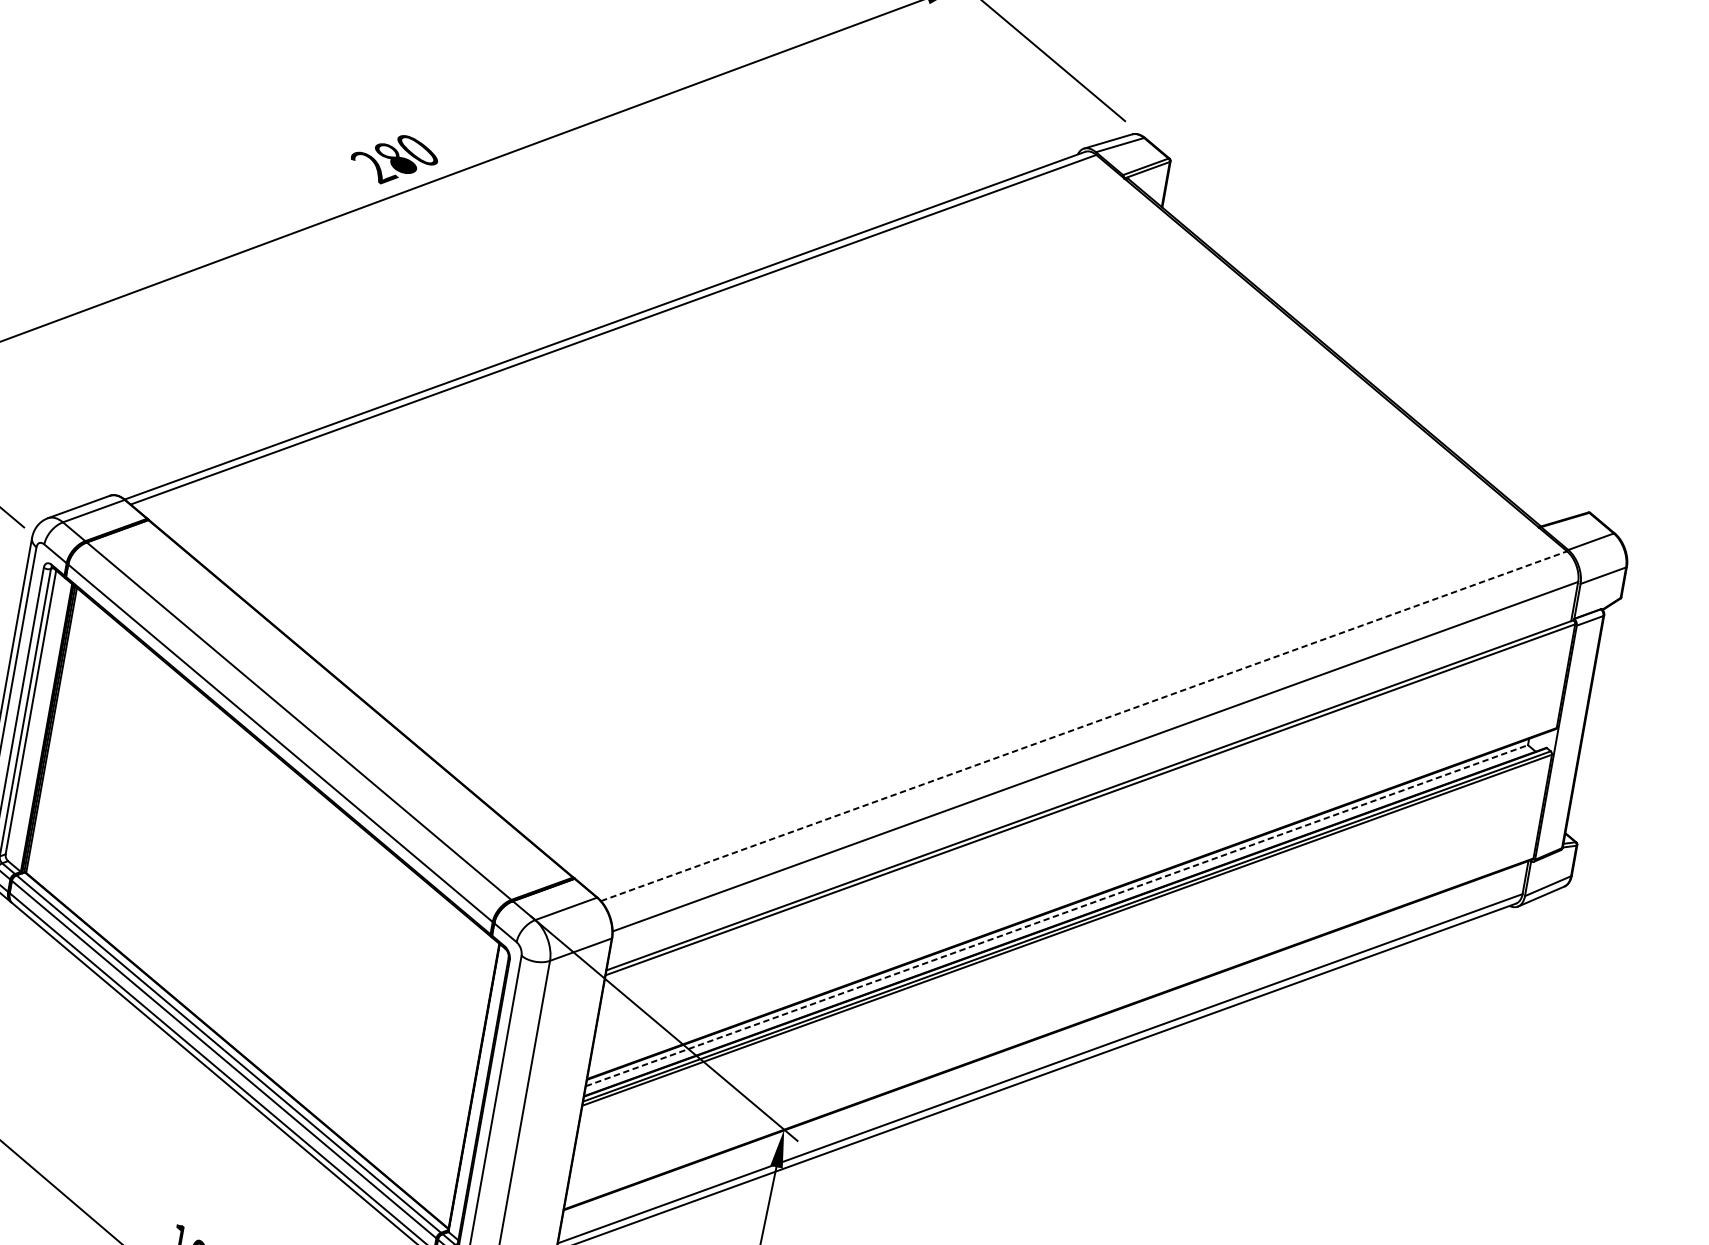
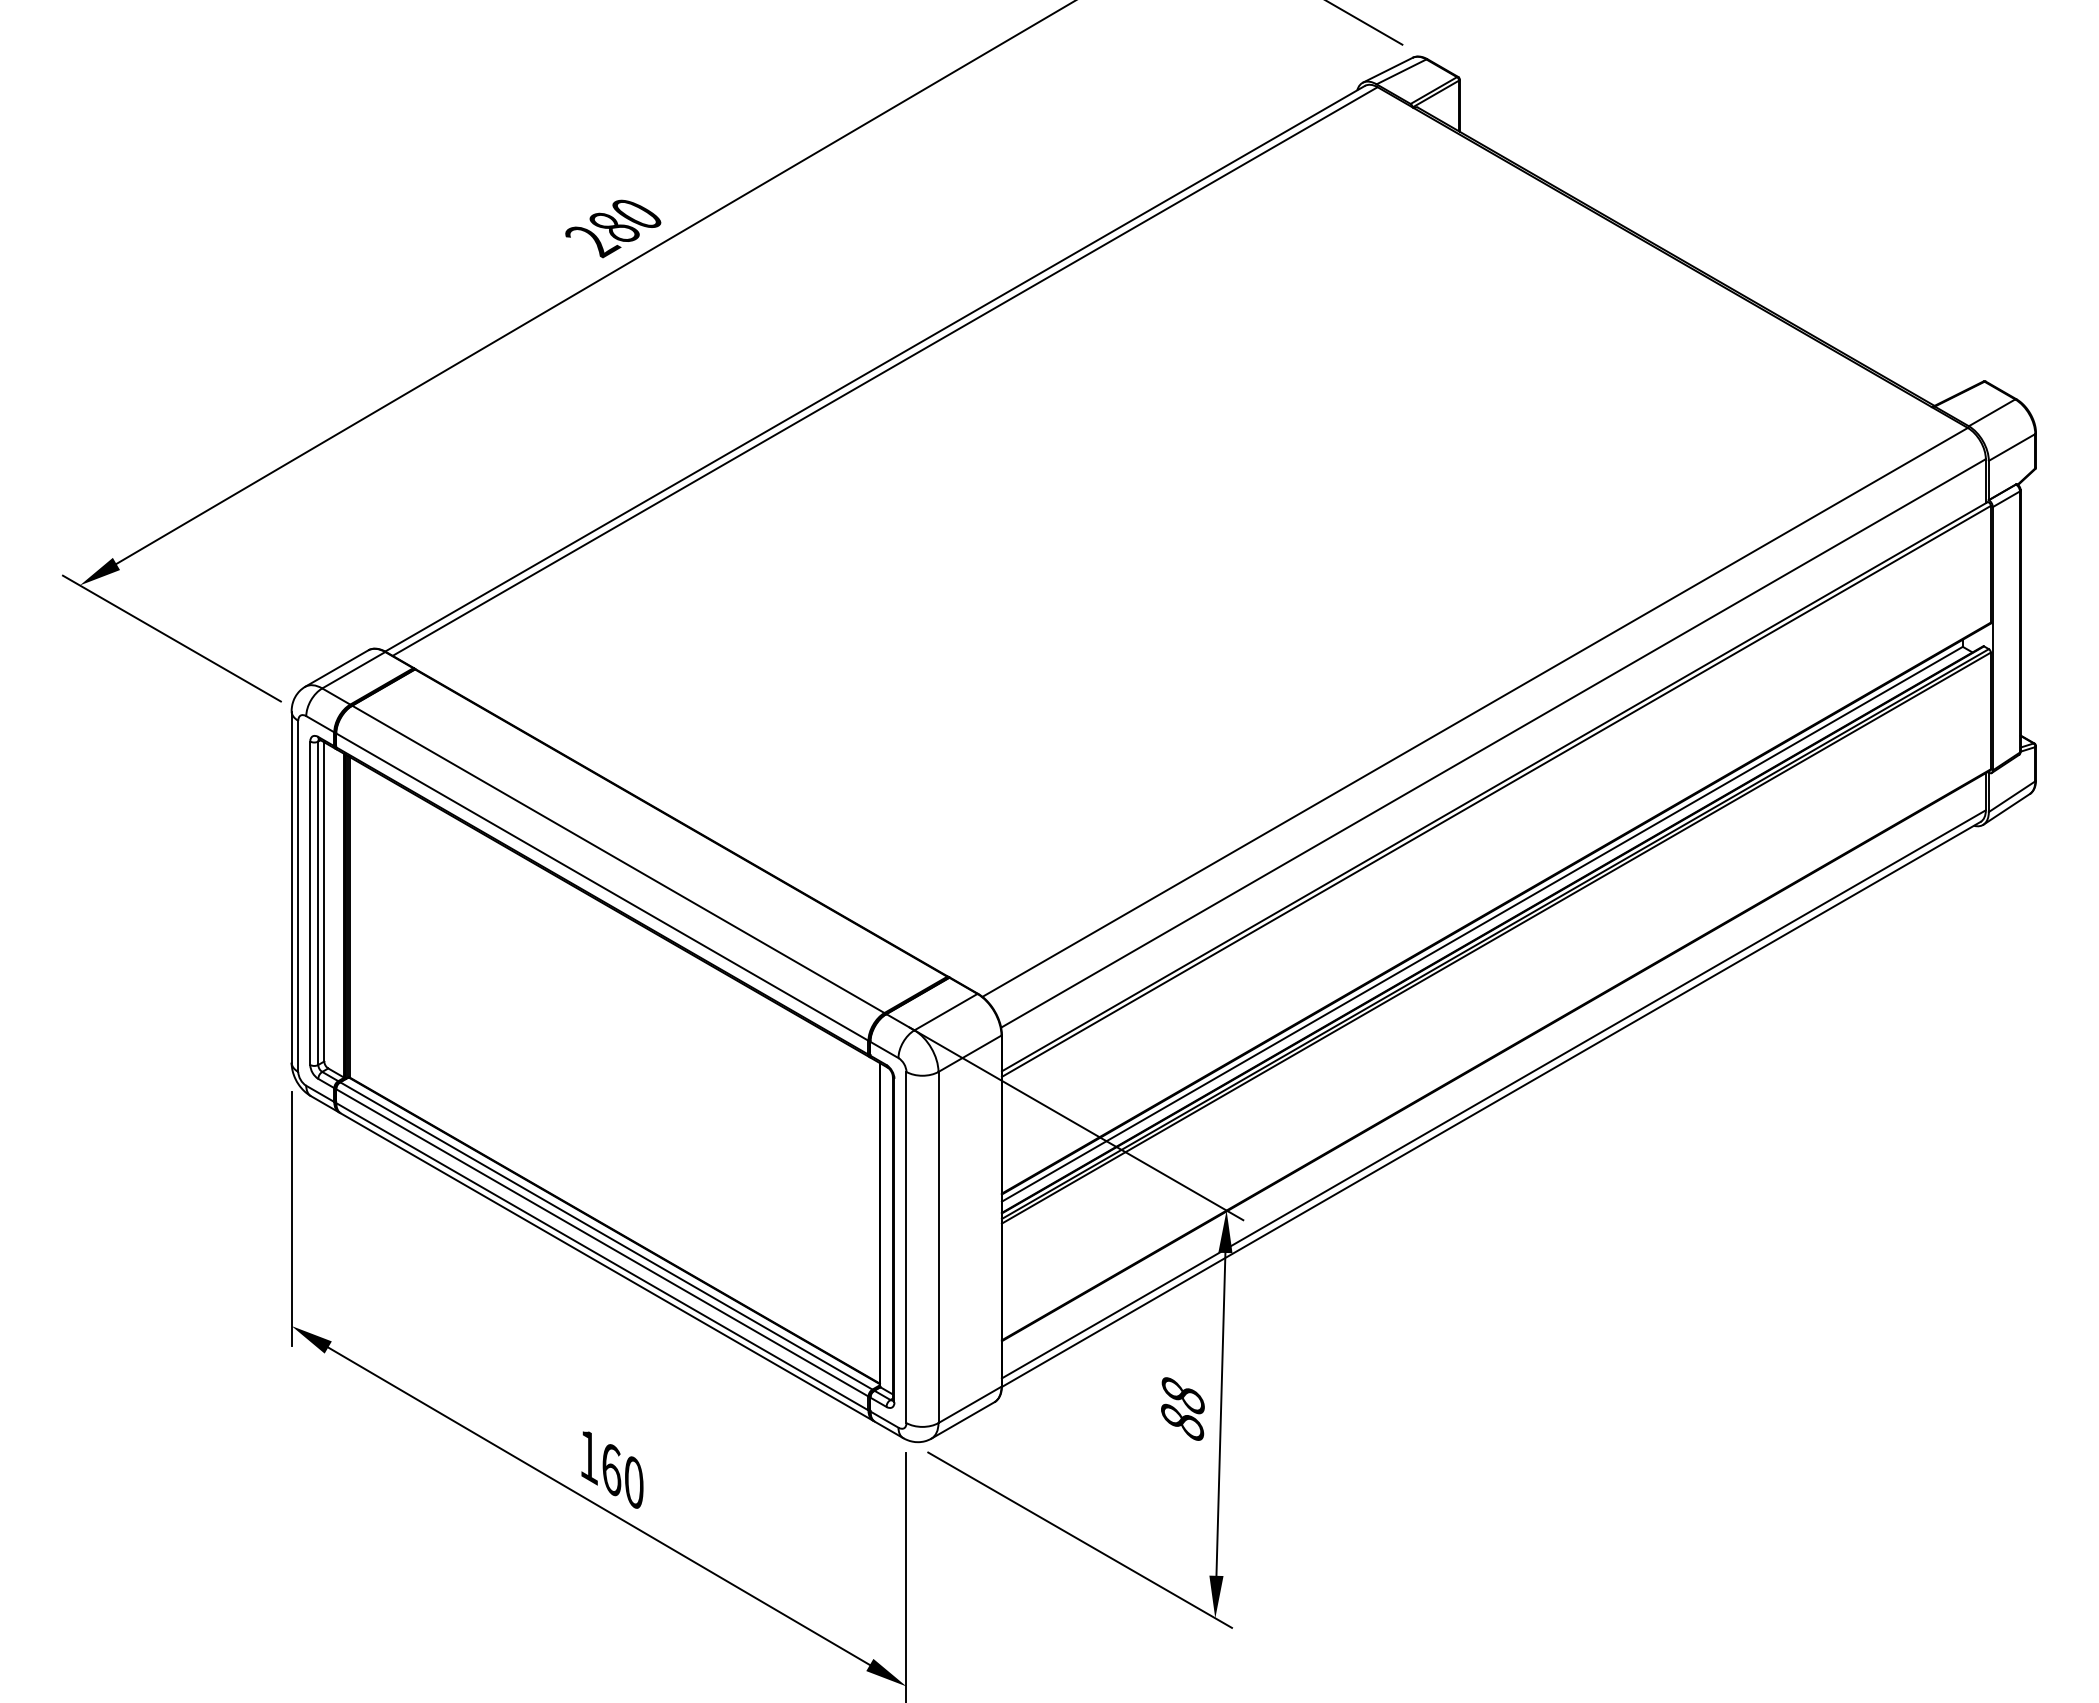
line: (1084, 726) -> (1475, 712), dashed -> solid
line: (1057, 915) -> (1482, 924), dashed -> solid

